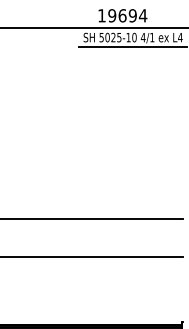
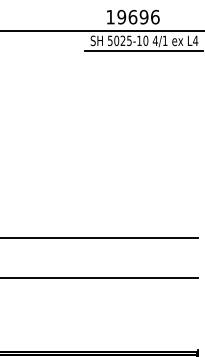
text: (142, 15) -> (154, 16), 19694 -> 19696

